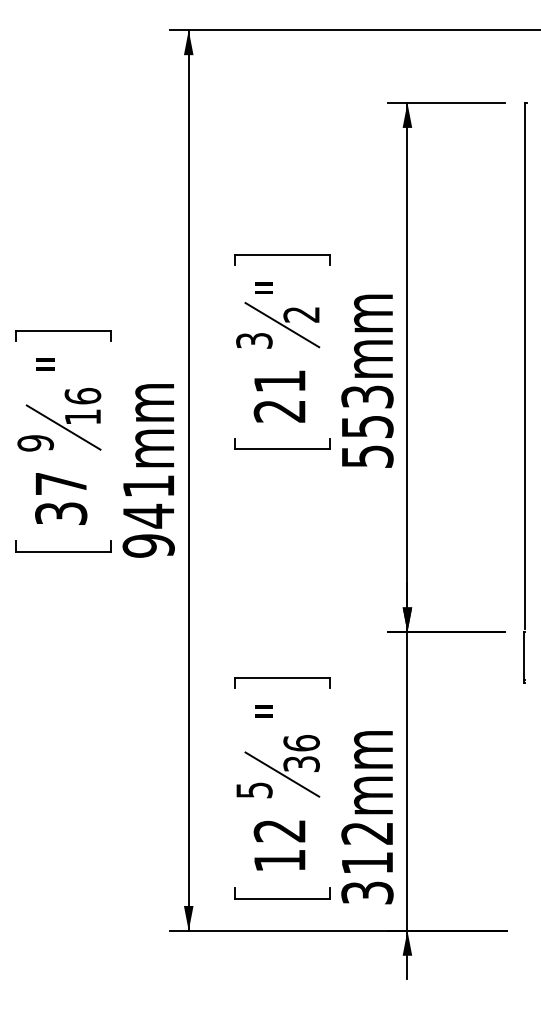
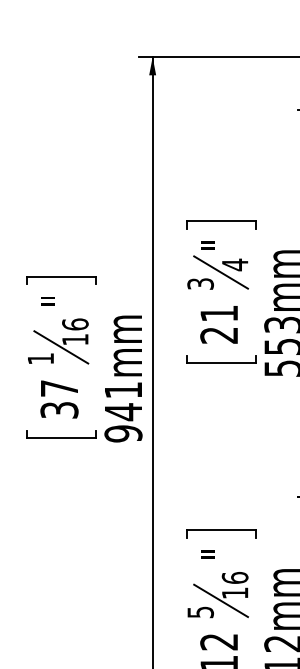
text: (301, 314) -> (235, 264), 2 -> 4
text: (35, 443) -> (40, 359), 9 -> 1
text: (301, 764) -> (235, 593), 36 -> 16

